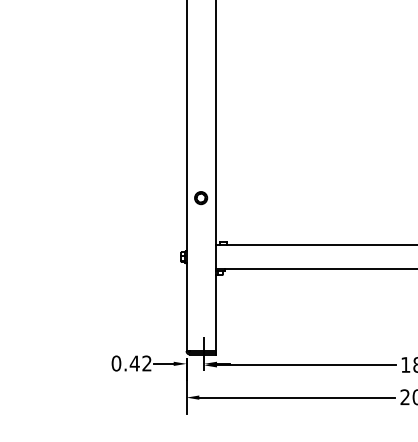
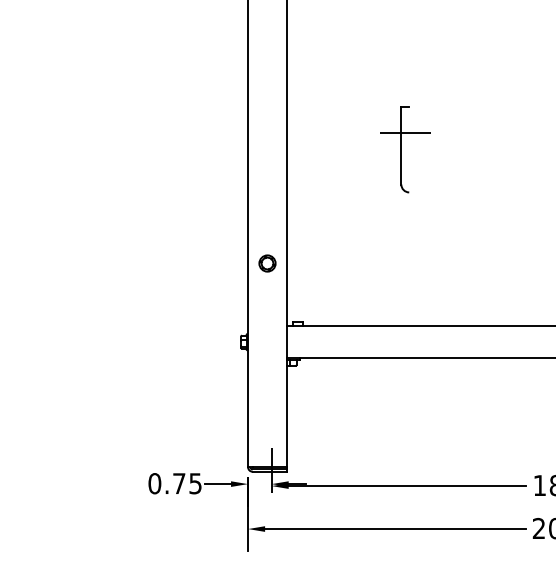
part: (304, 112) -> (405, 149), added
text: (140, 363) -> (186, 483), 0.42 -> 0.75

